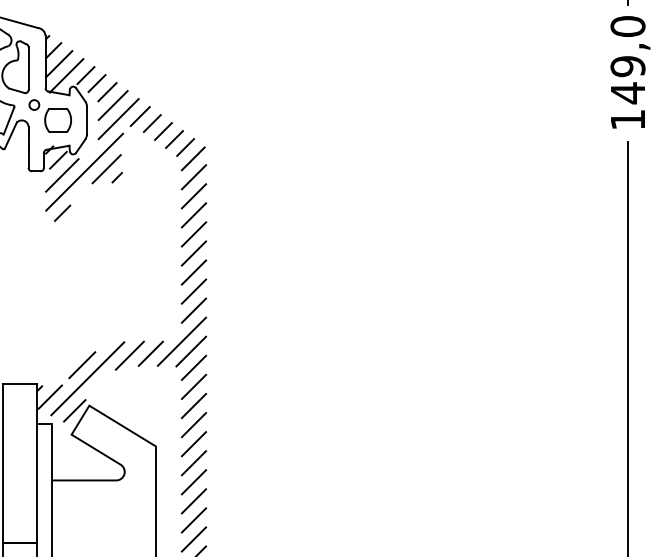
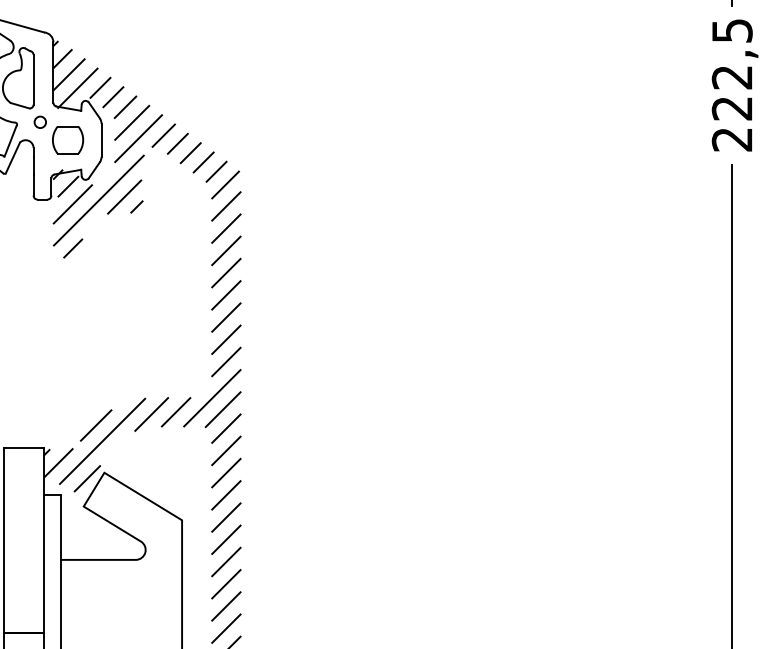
text: (627, 72) -> (731, 84), 149,0 -> 222,5

